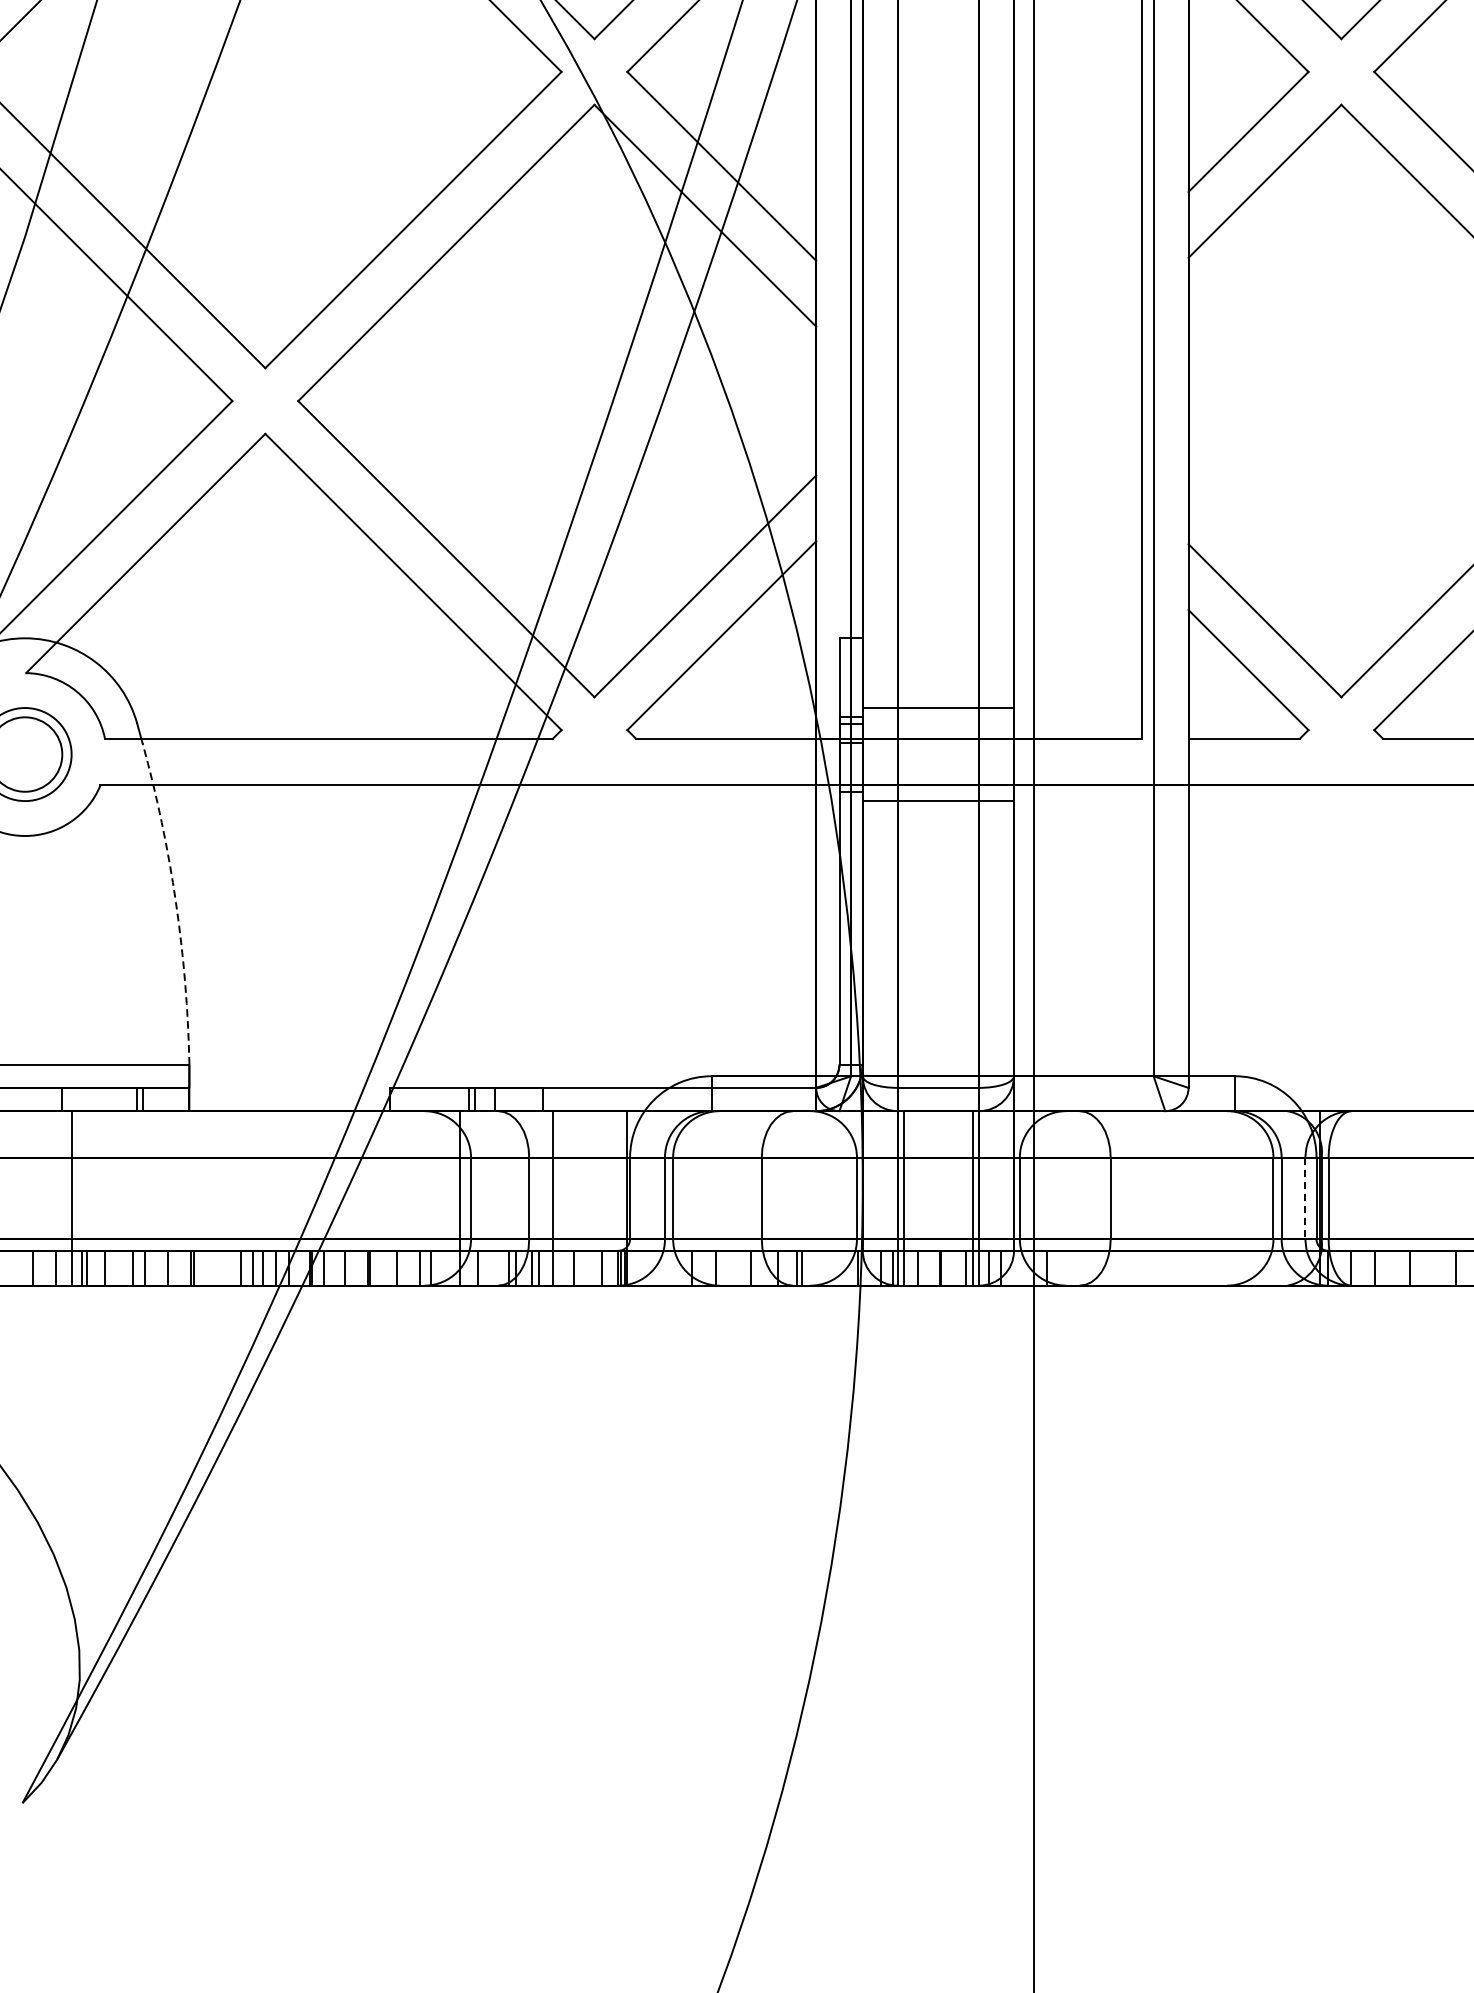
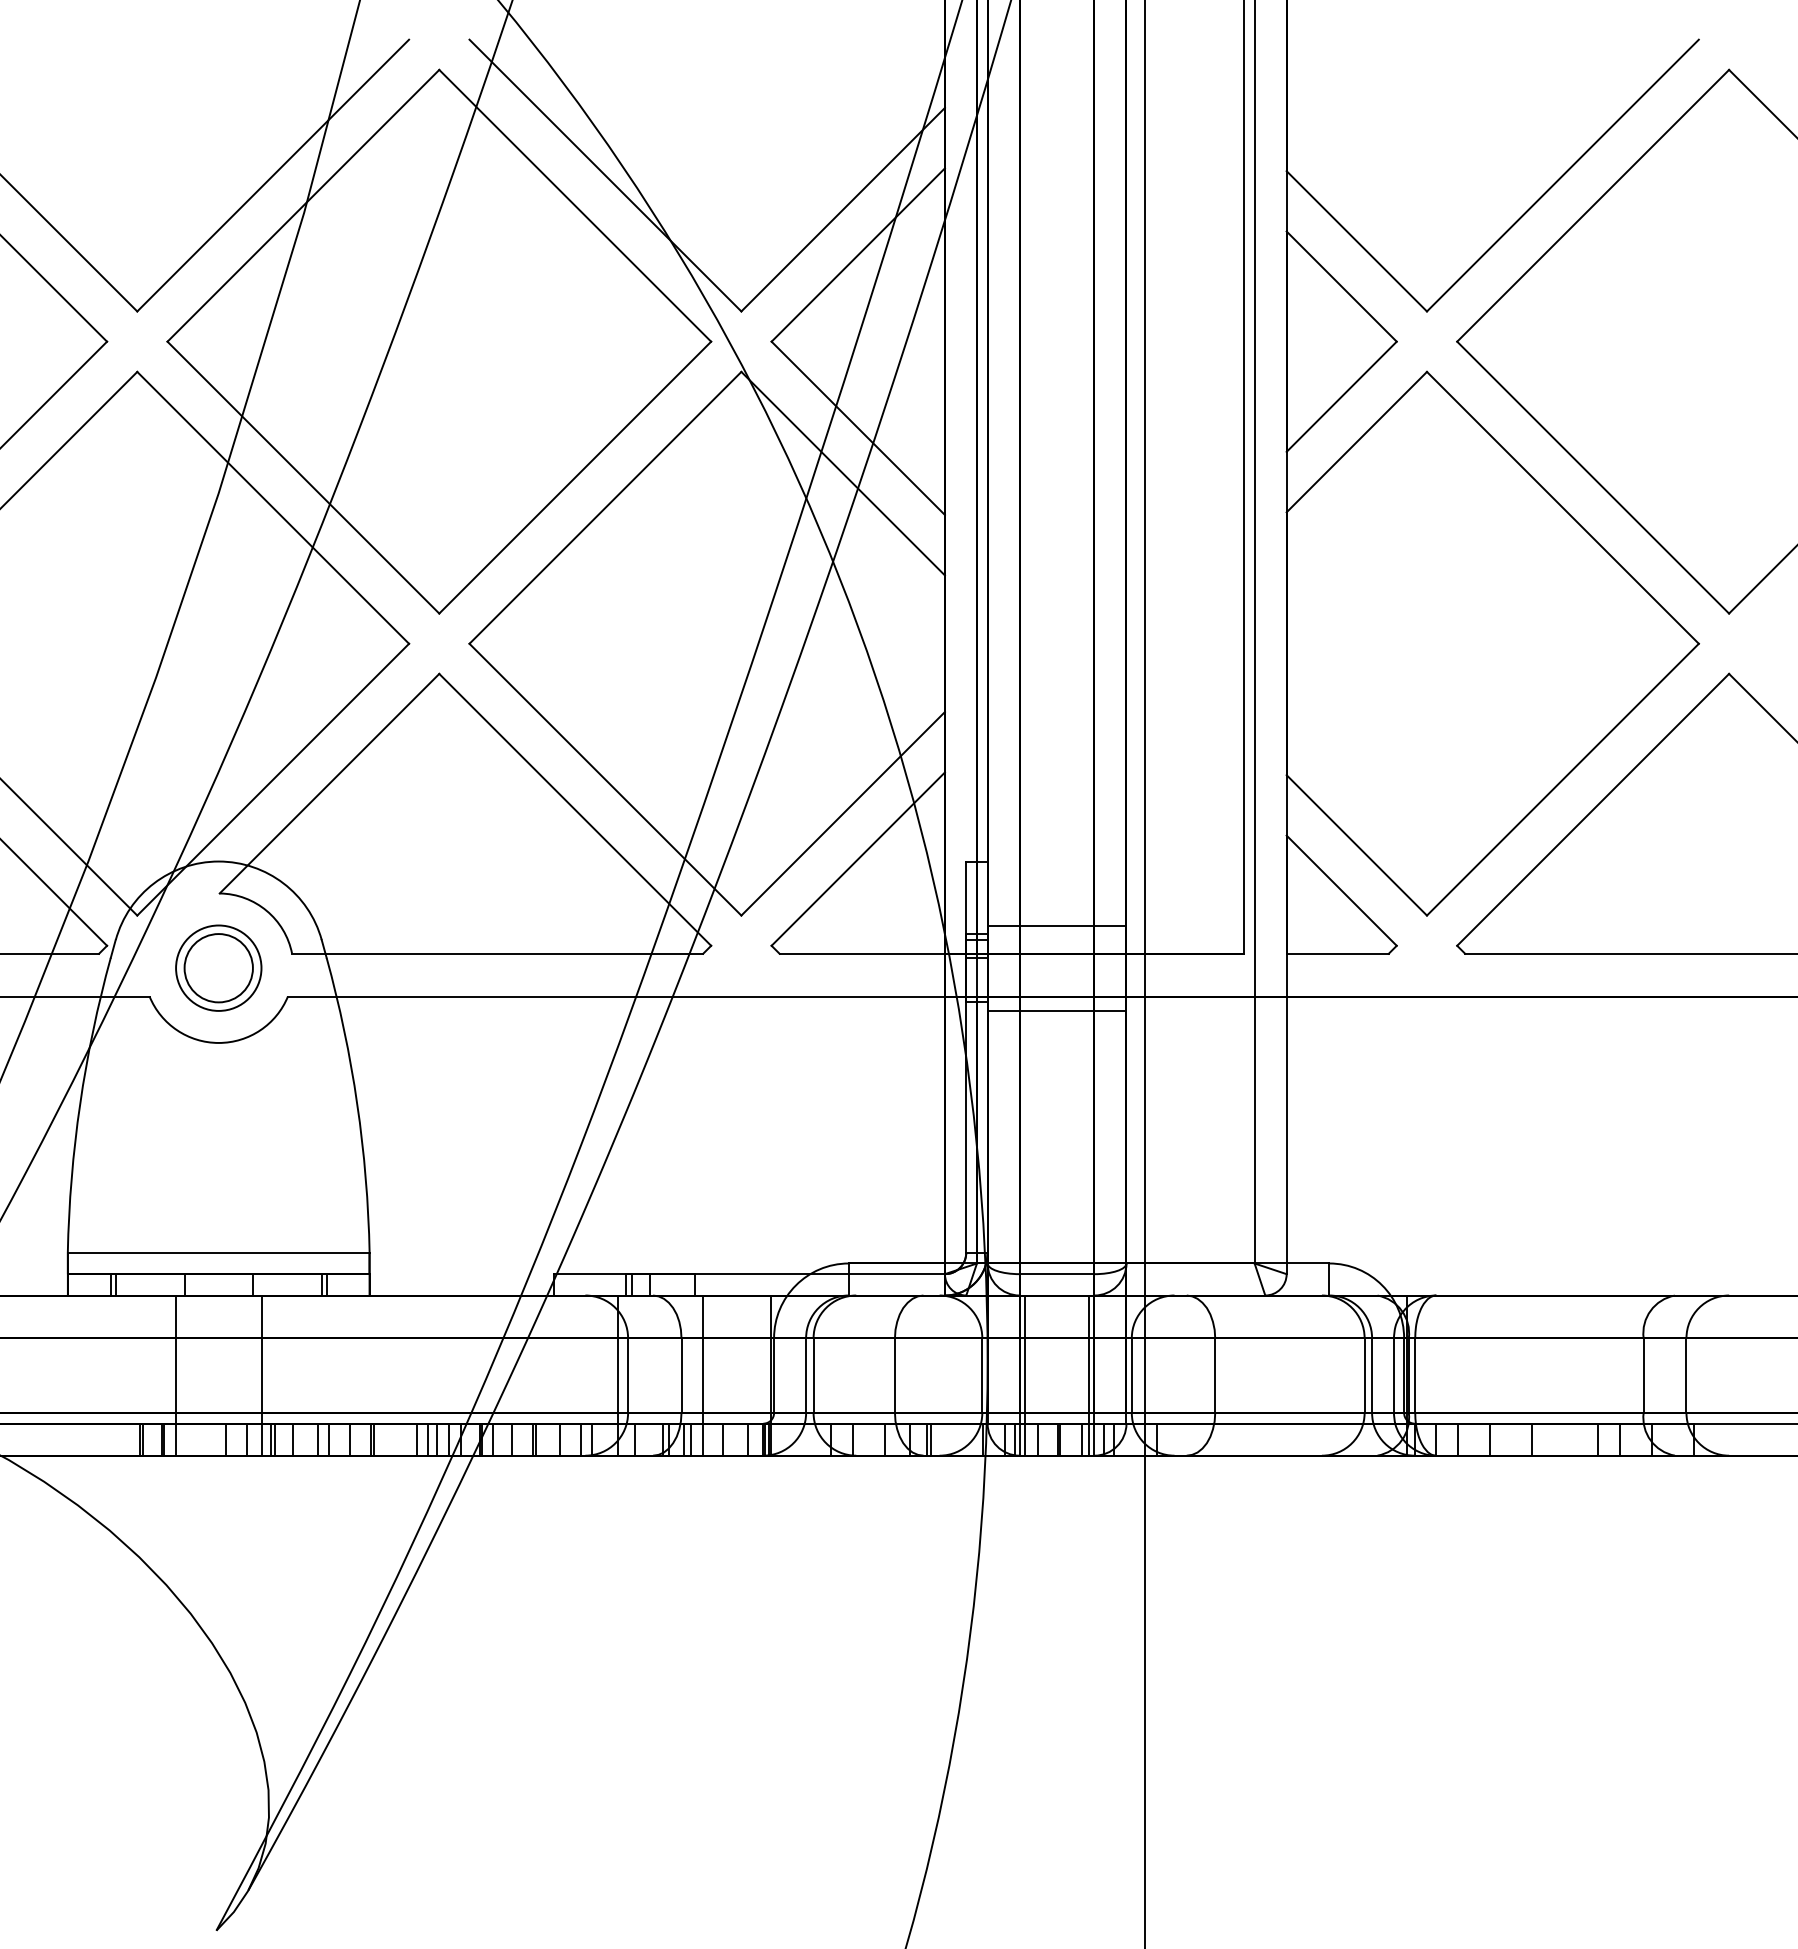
arc: (176, 903) -> (357, 1104), dashed -> solid
line: (1304, 1199) -> (1393, 1376), dashed -> solid

